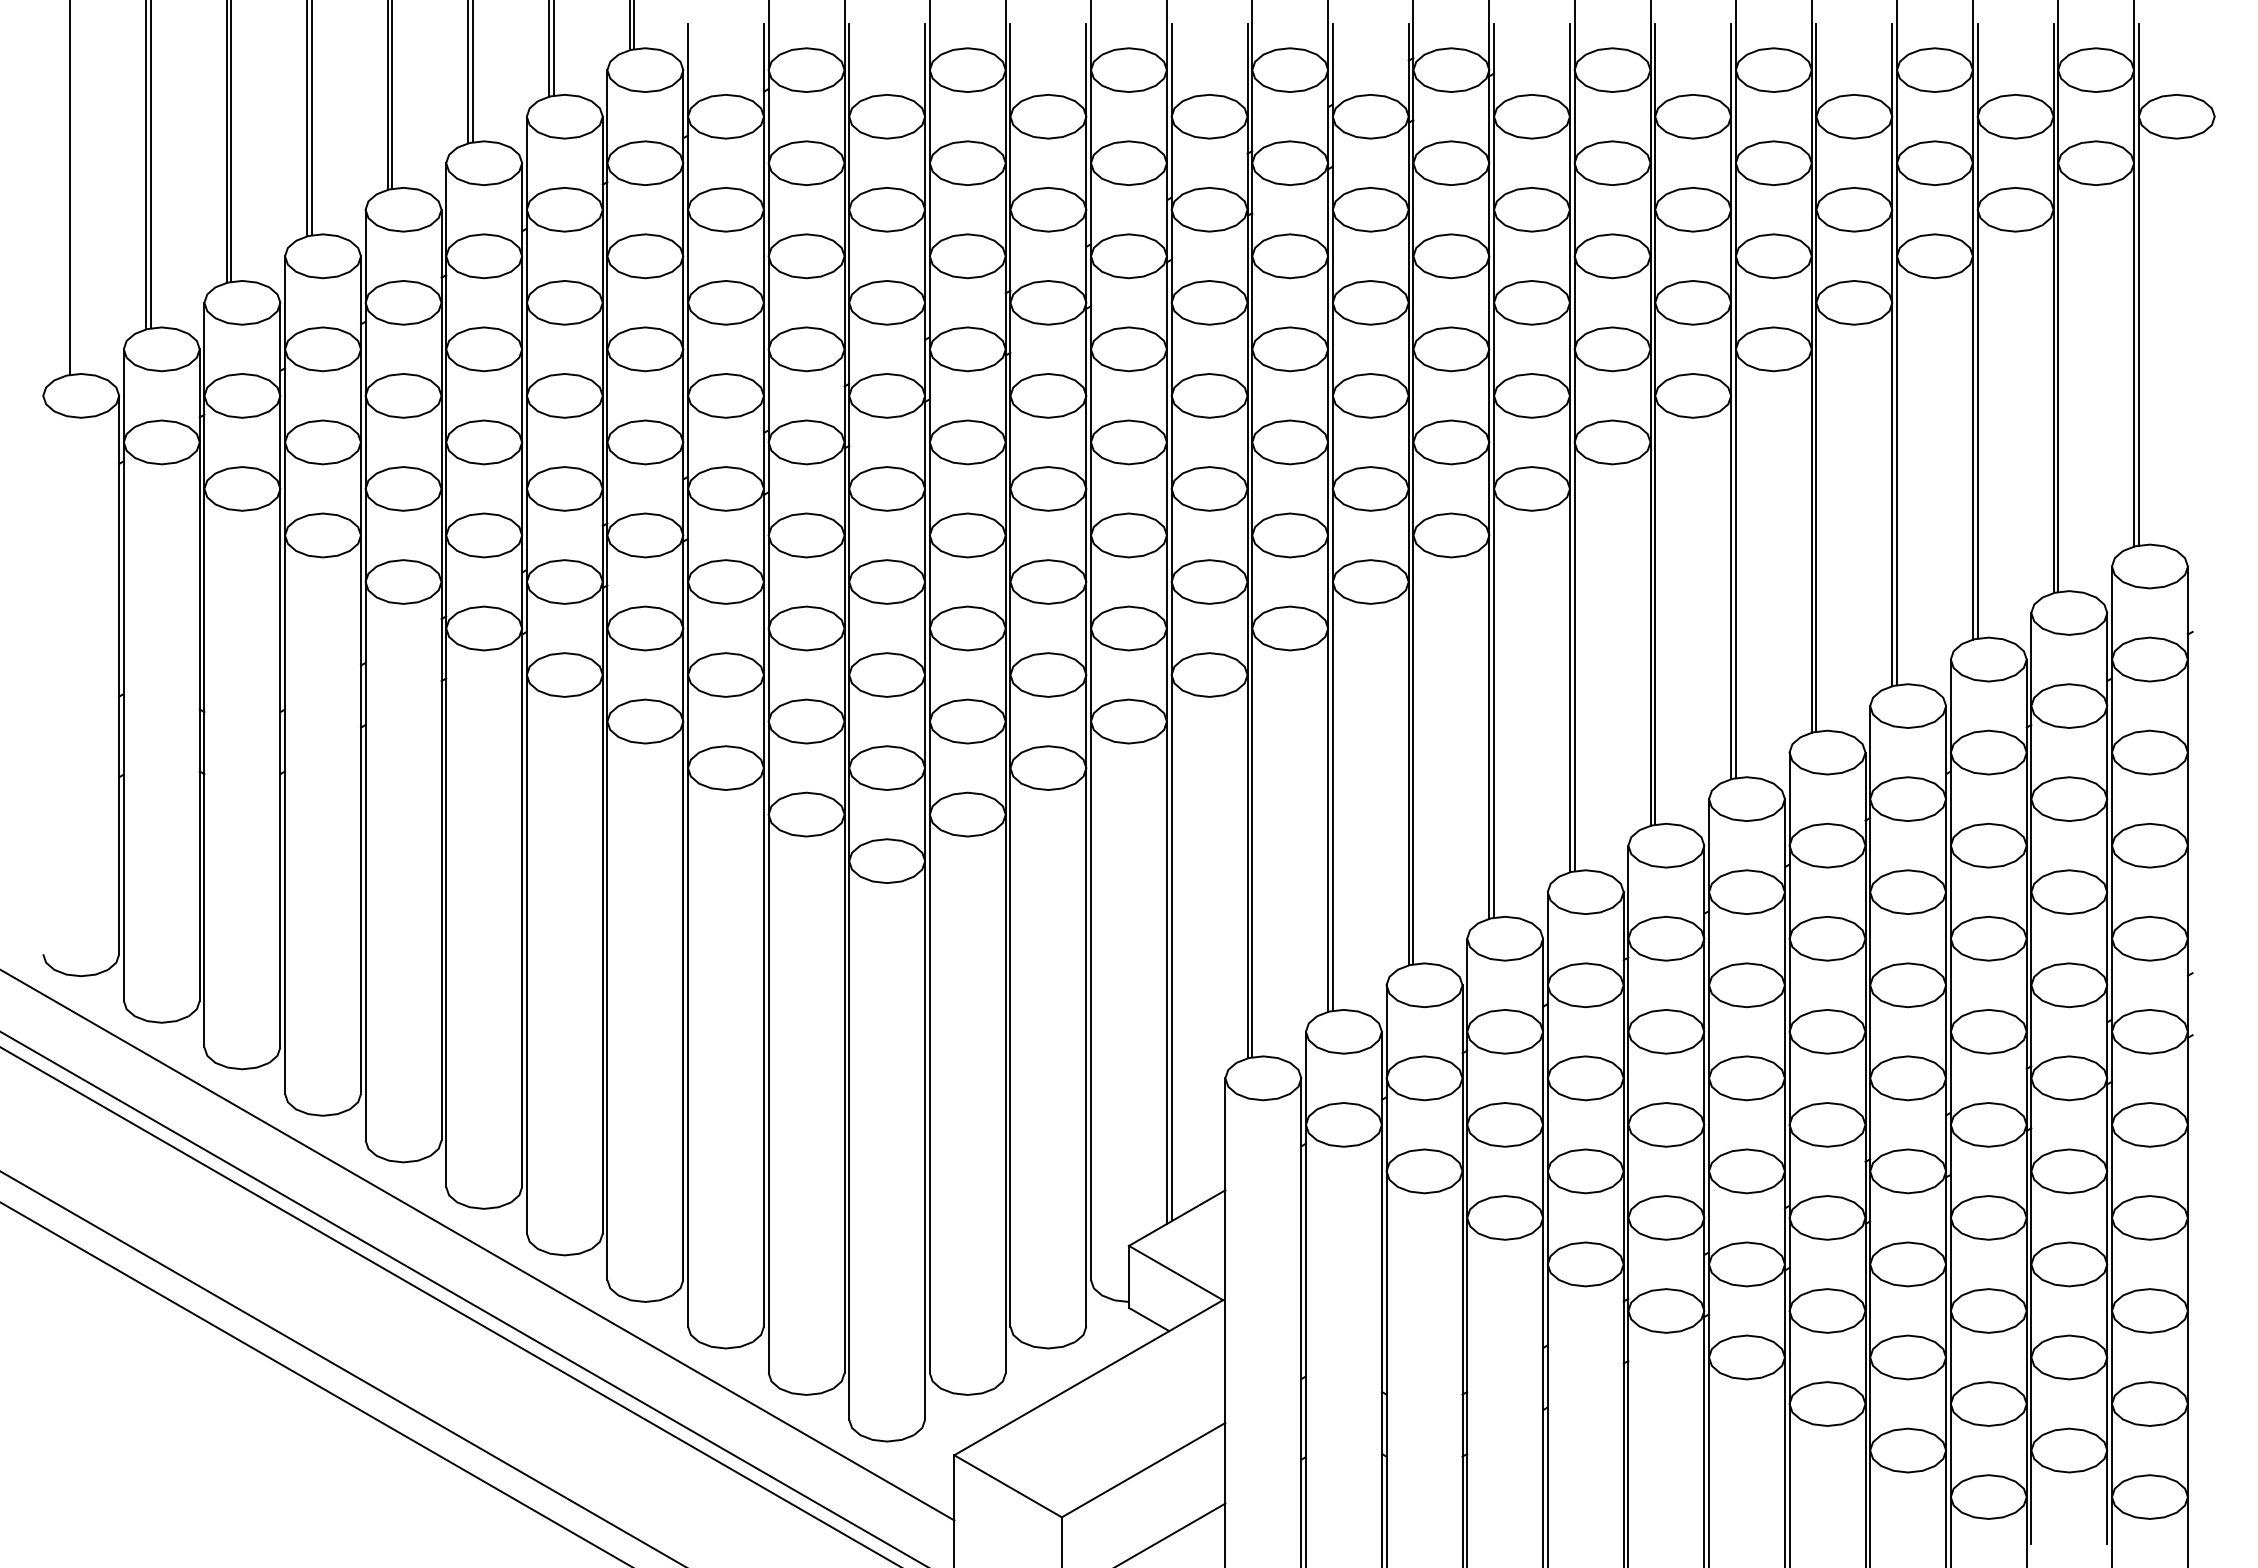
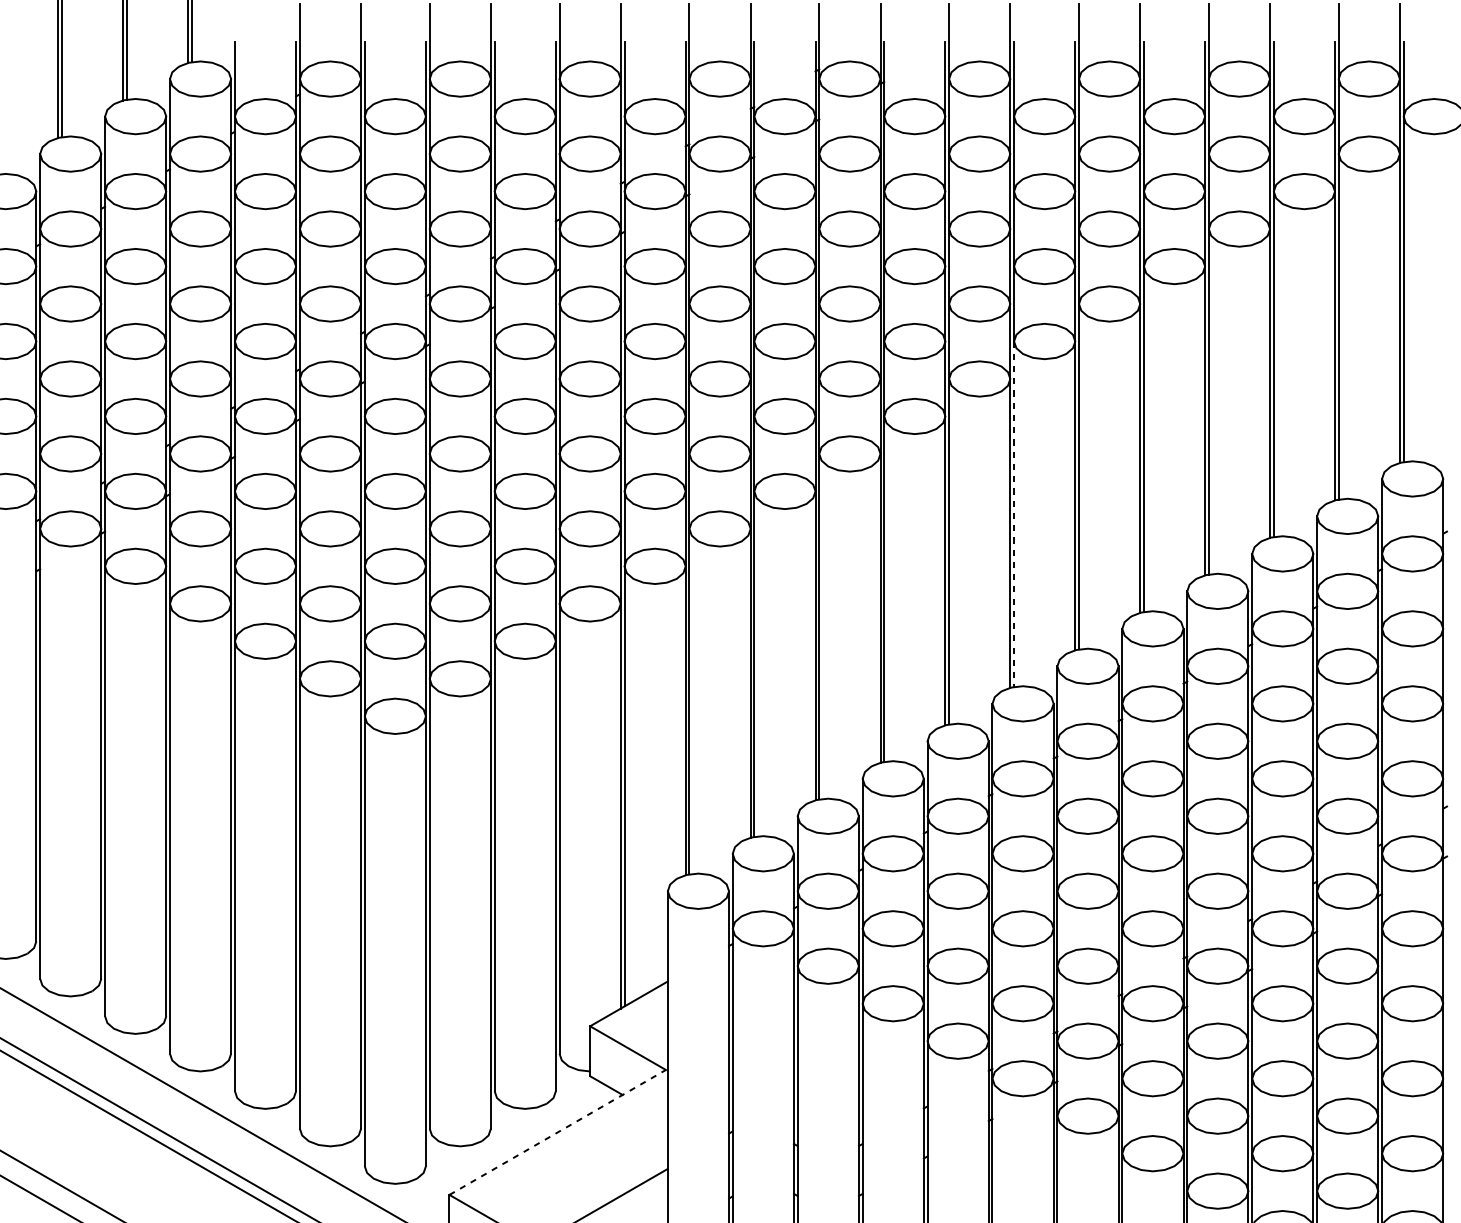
line: (1655, 610) -> (1014, 514), solid -> dashed
line: (1089, 1377) -> (558, 1132), solid -> dashed

